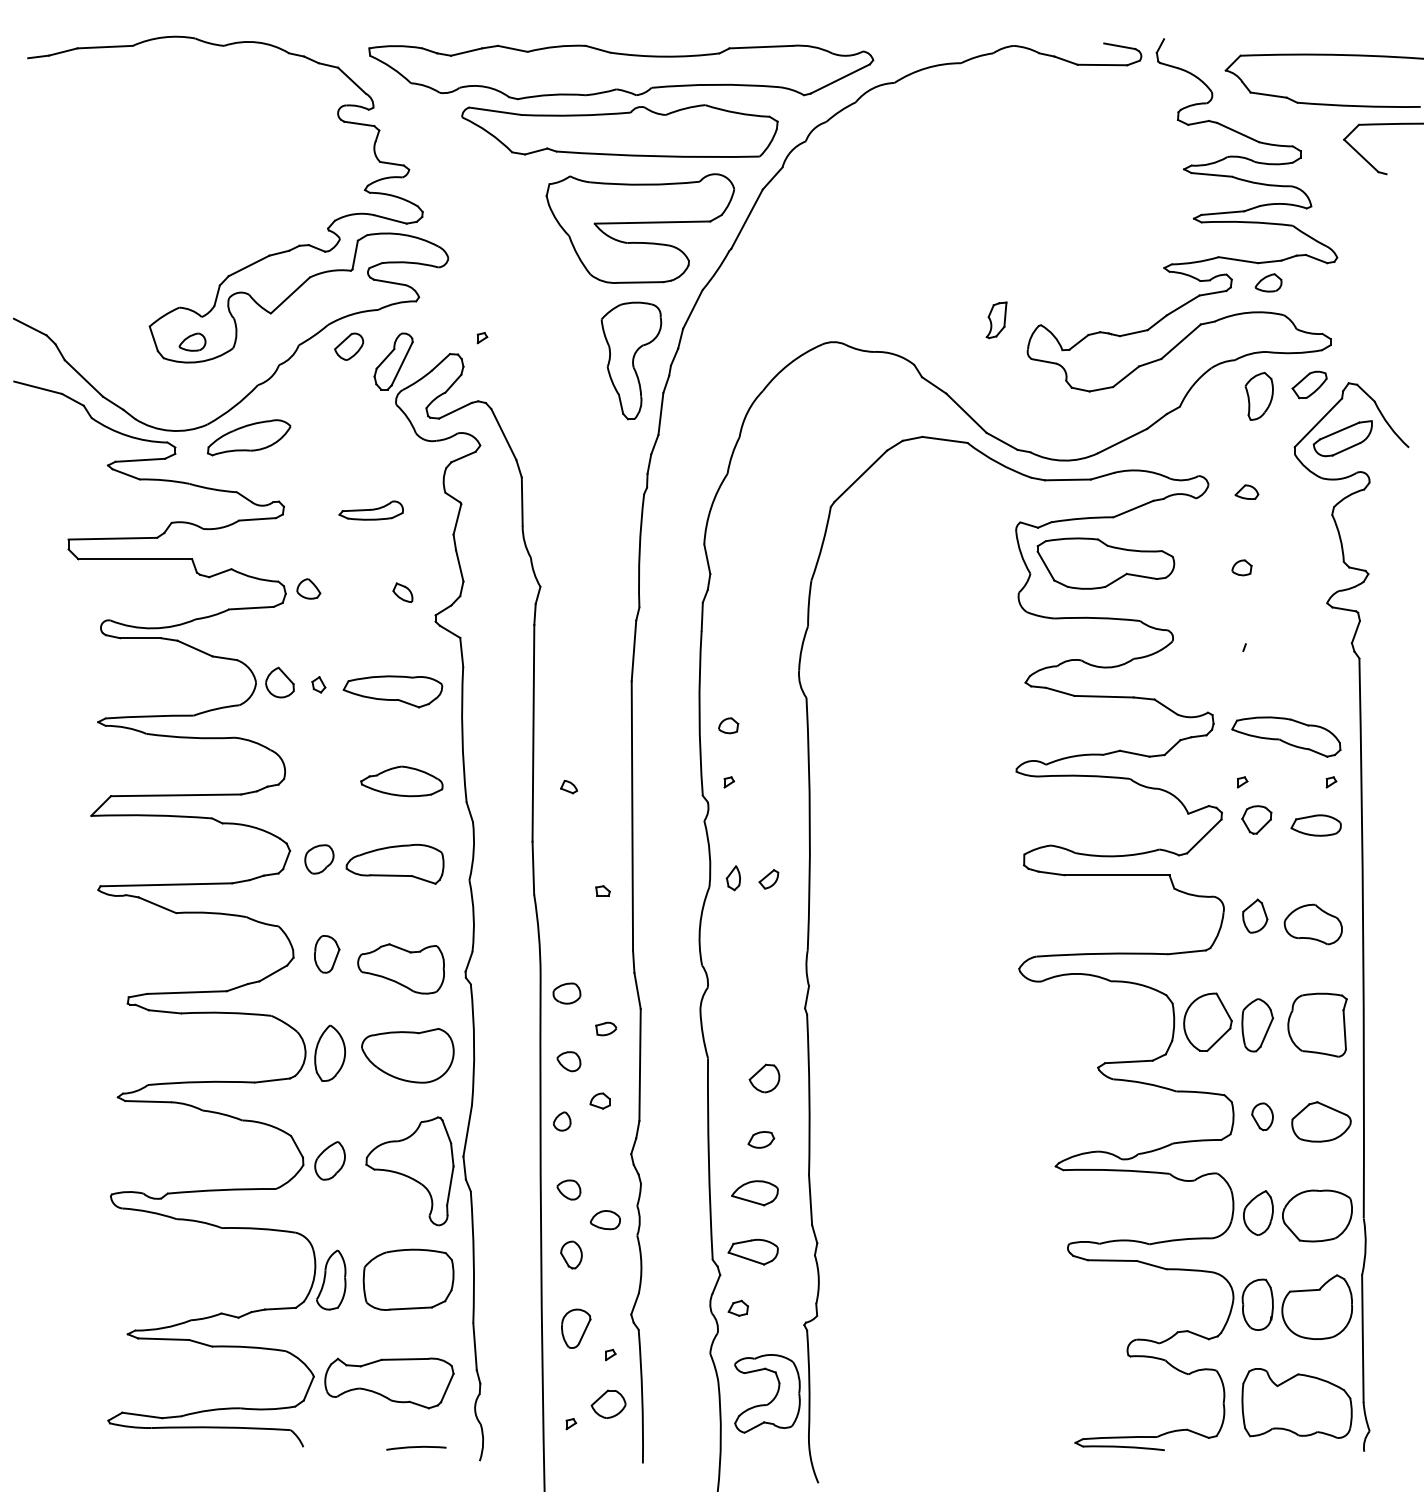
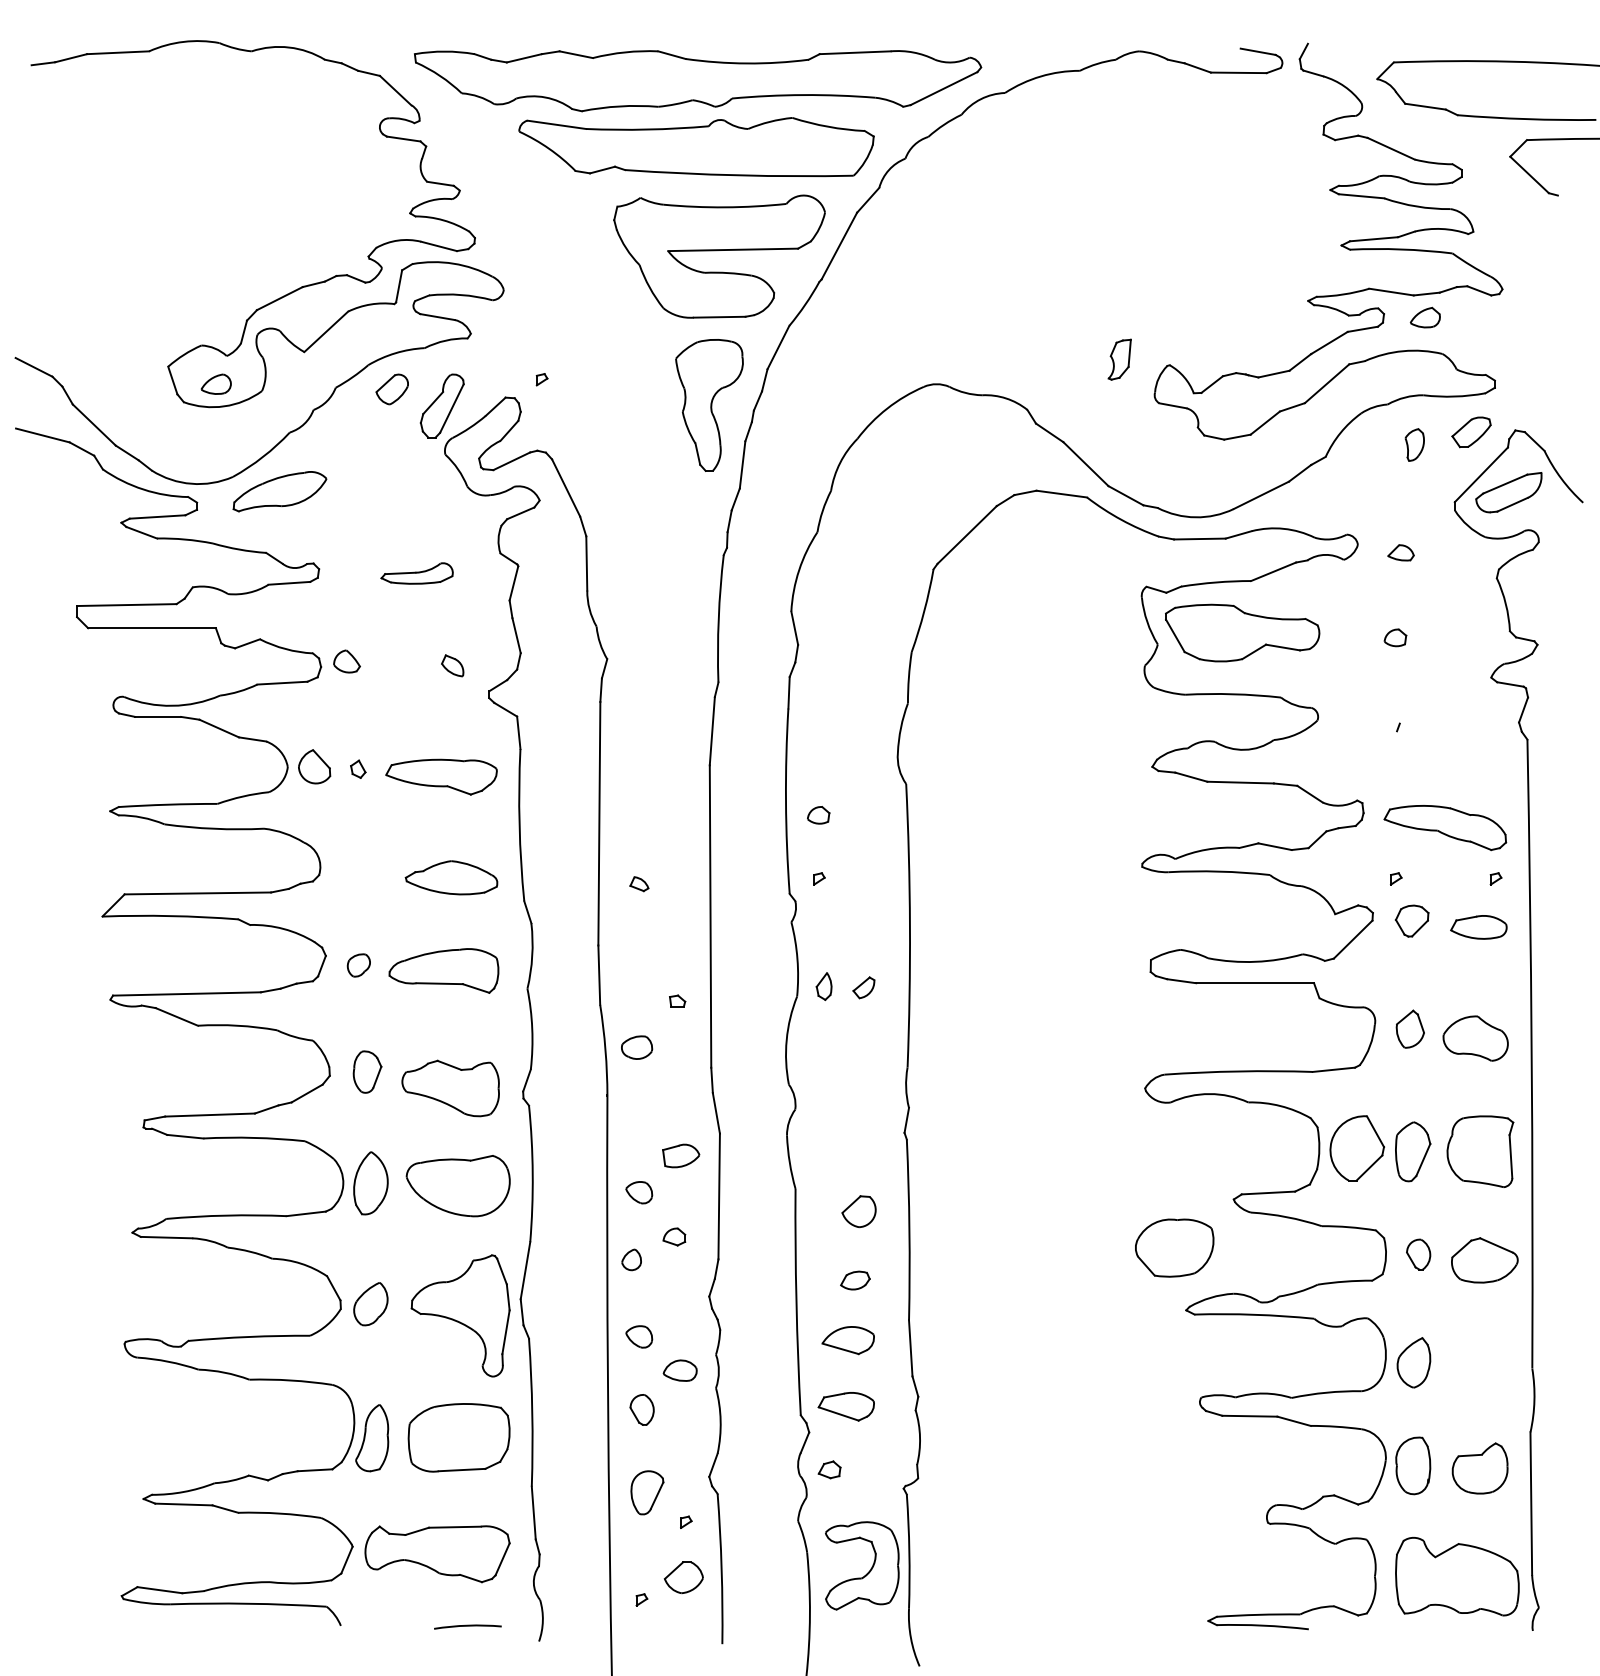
part: (1258, 395) -> (1414, 444), size x0.6
part: (319, 859) -> (358, 965), size x0.7
part: (566, 993) -> (636, 1047), moved
part: (606, 1028) -> (681, 1155), size x1.6
part: (1317, 1215) -> (1174, 1247), moved
part: (1317, 1306) -> (1480, 1467), size x0.7

